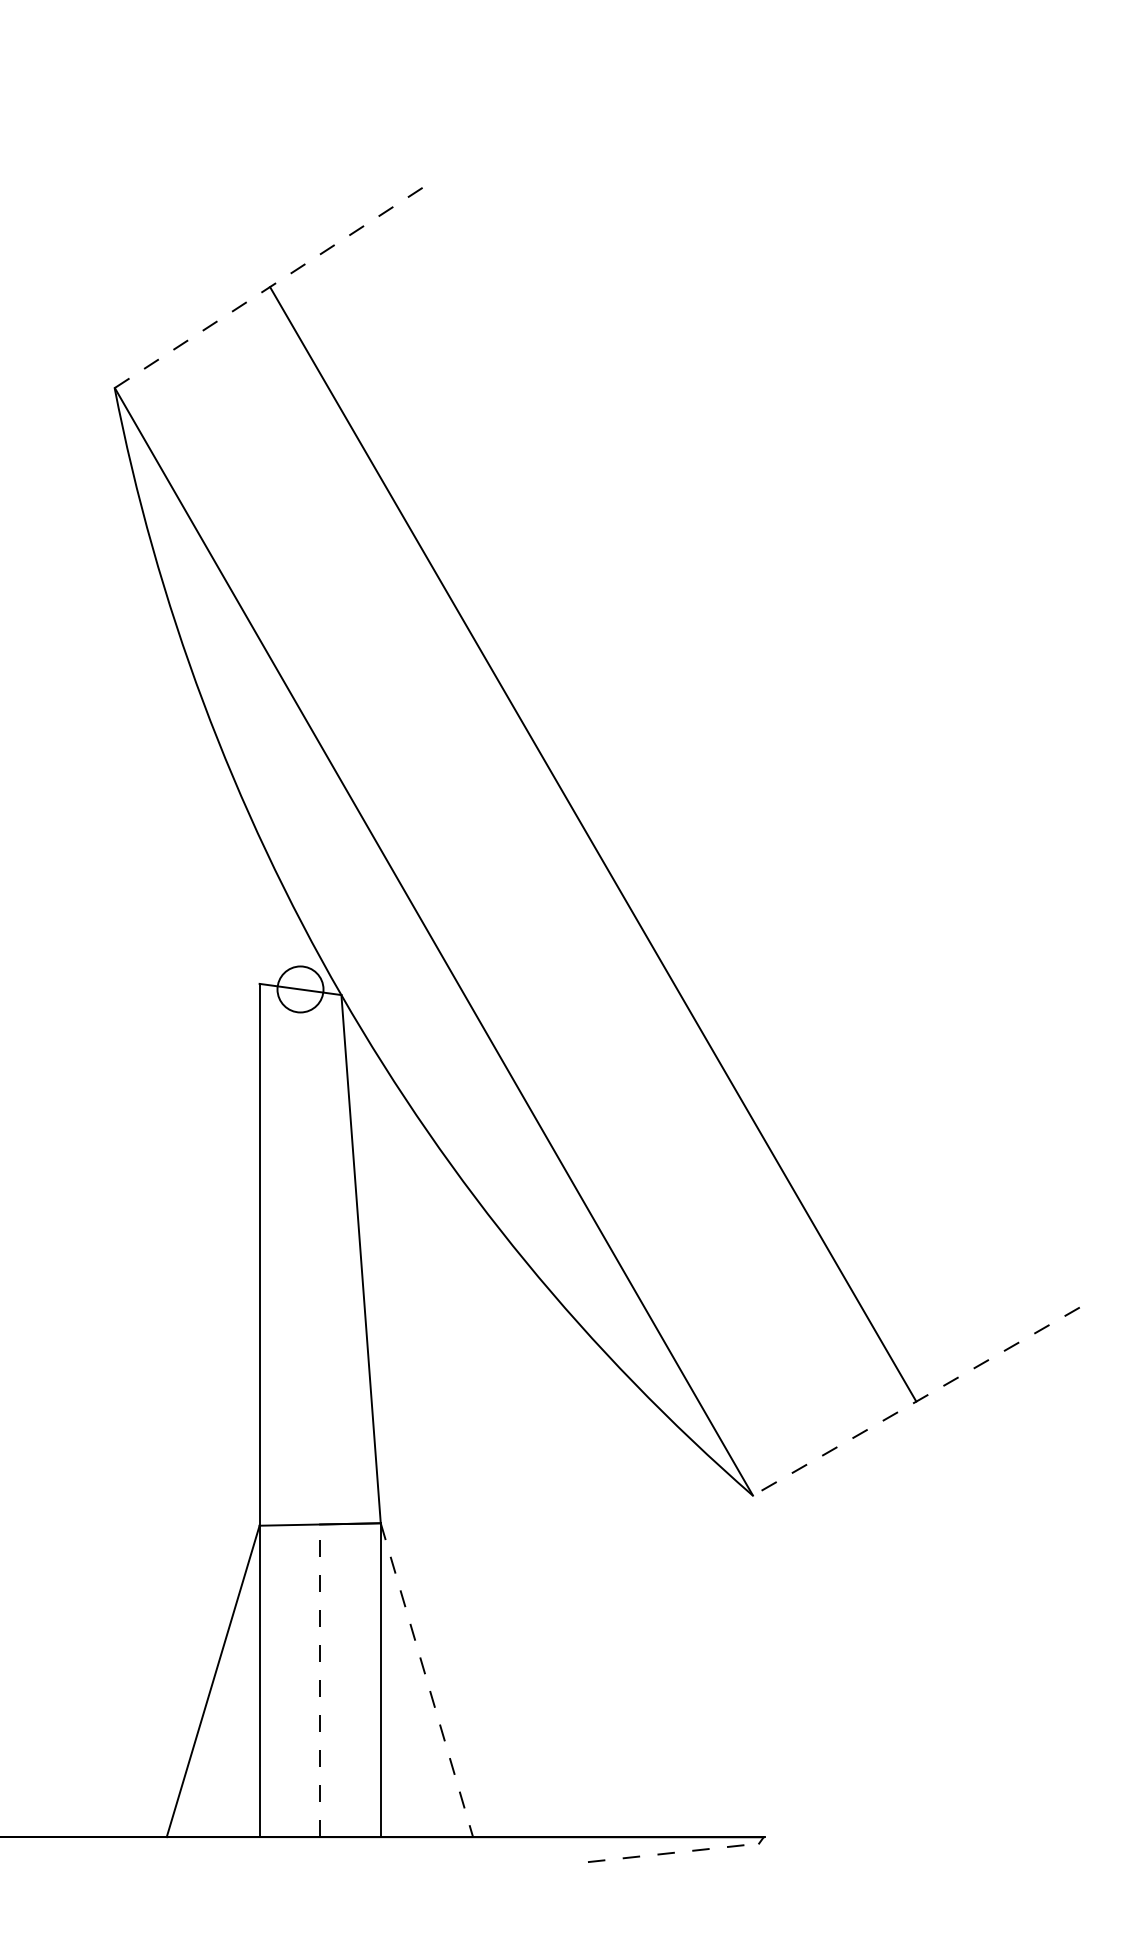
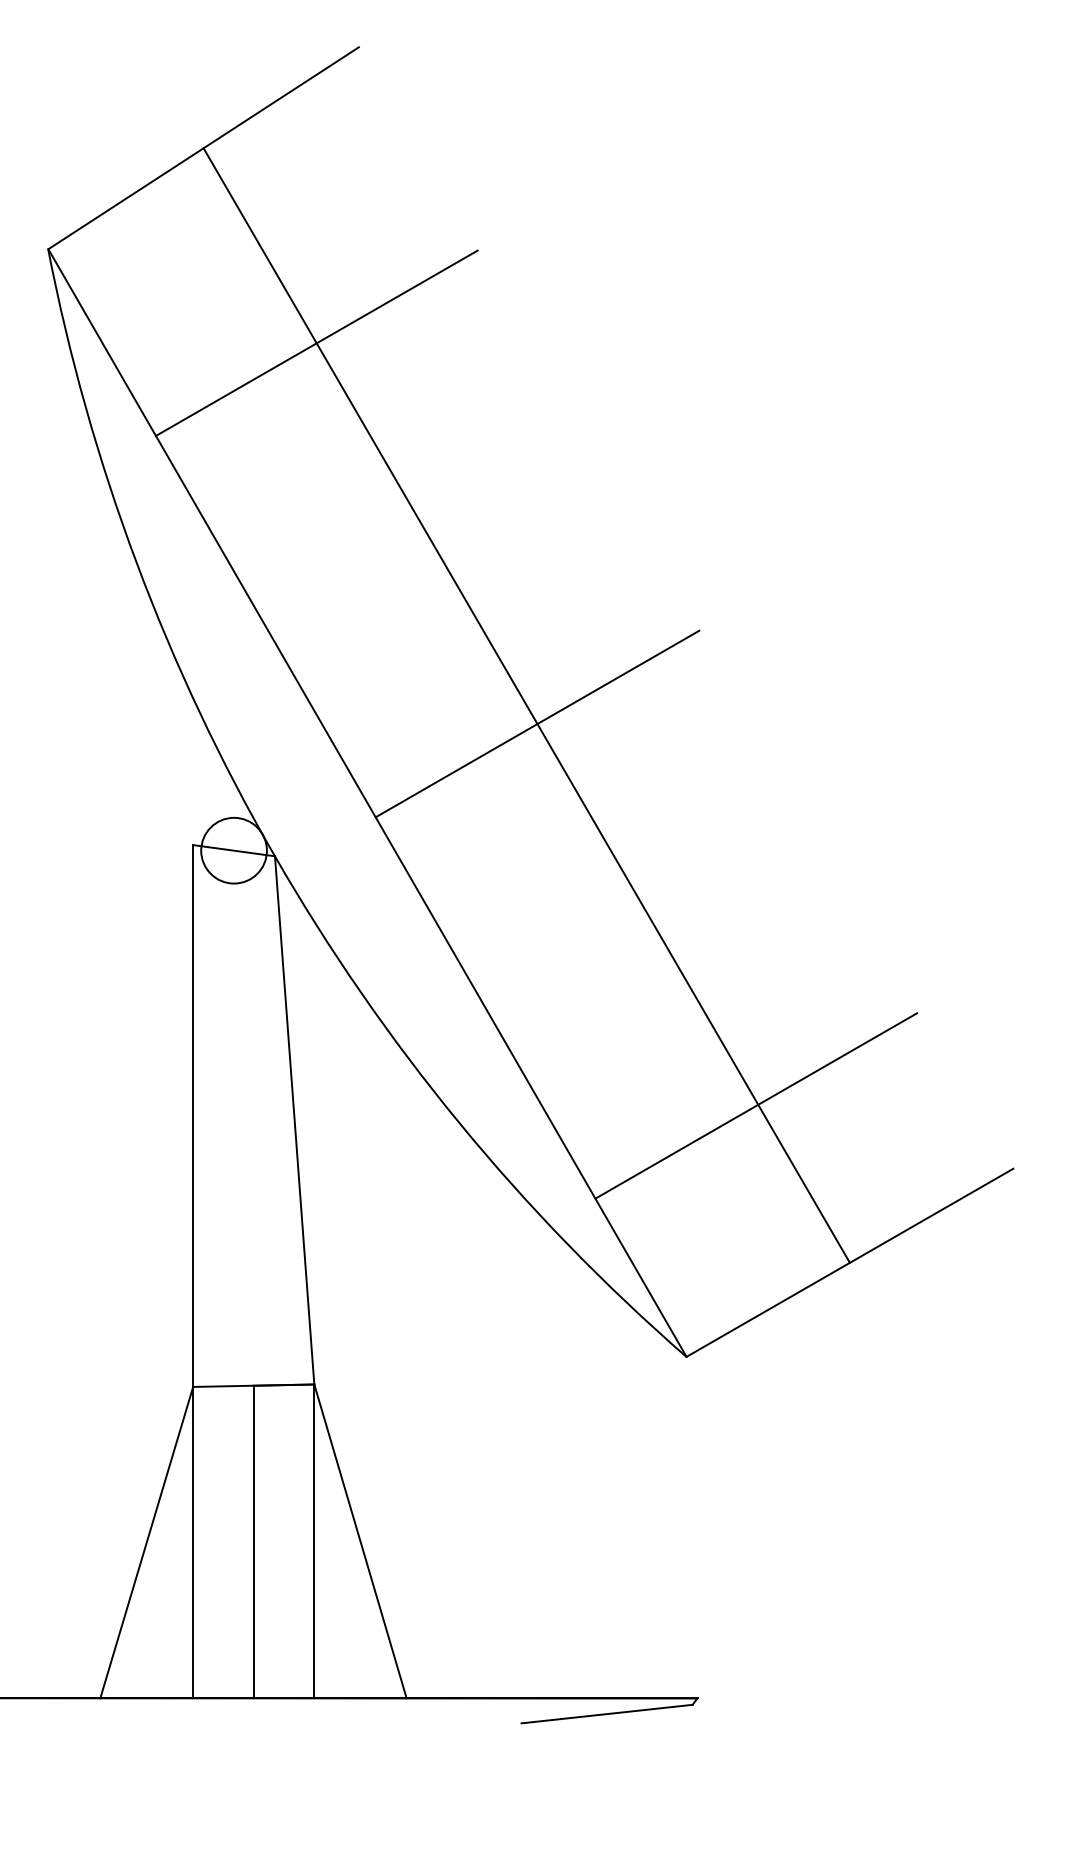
line: (270, 286) -> (204, 147), dashed -> solid
line: (383, 481) -> (317, 342), added
line: (603, 862) -> (537, 723), added
circle: (300, 989) -> (234, 850), size x1.43
line: (822, 1244) -> (756, 1105), added
line: (916, 1401) -> (850, 1262), dashed -> solid
line: (320, 1680) -> (254, 1541), dashed -> solid
line: (426, 1680) -> (360, 1541), dashed -> solid
line: (674, 1852) -> (608, 1713), dashed -> solid

